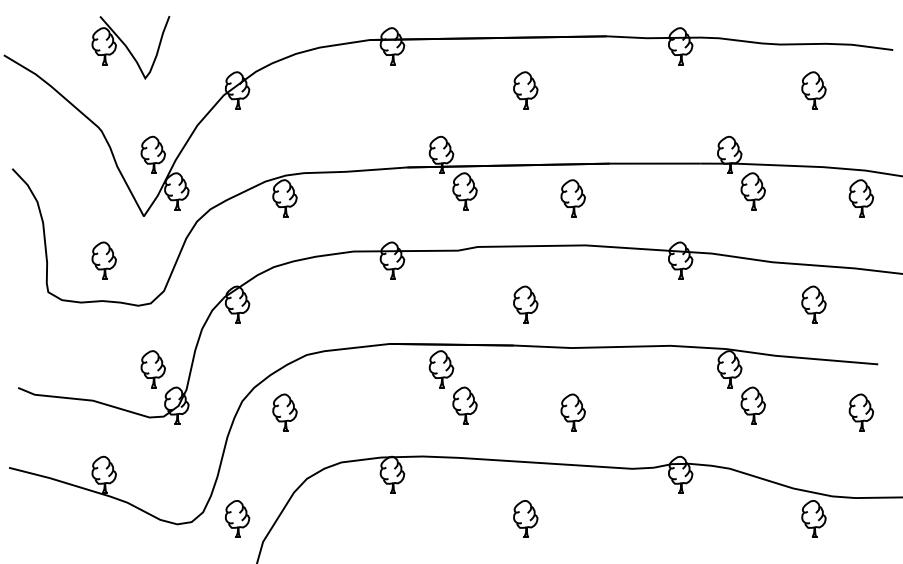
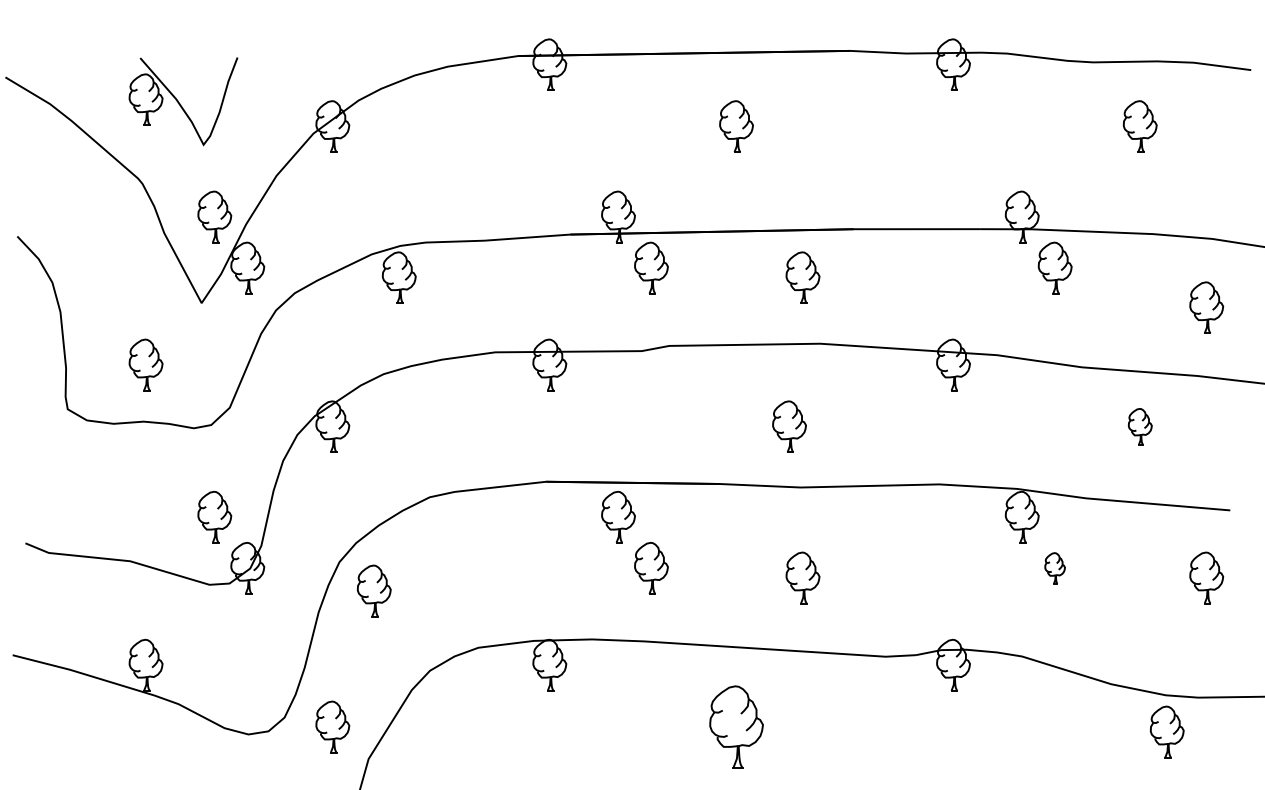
part: (130, 47) -> (183, 101), moved
part: (861, 198) -> (1206, 307), moved
part: (525, 304) -> (789, 426), moved
part: (814, 304) -> (1140, 426), size x0.7
part: (752, 405) -> (1054, 568), size x0.6
part: (284, 412) -> (373, 590), moved
part: (525, 518) -> (736, 726), size x1.6
part: (814, 518) -> (1167, 731), moved

